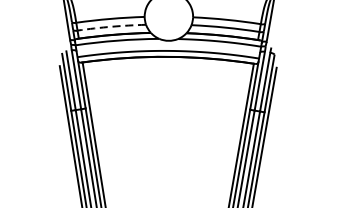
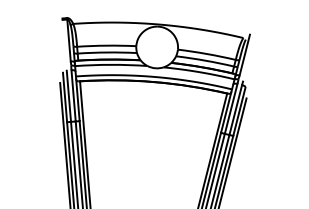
arc: (111, 26) -> (107, 52), dashed -> solid

